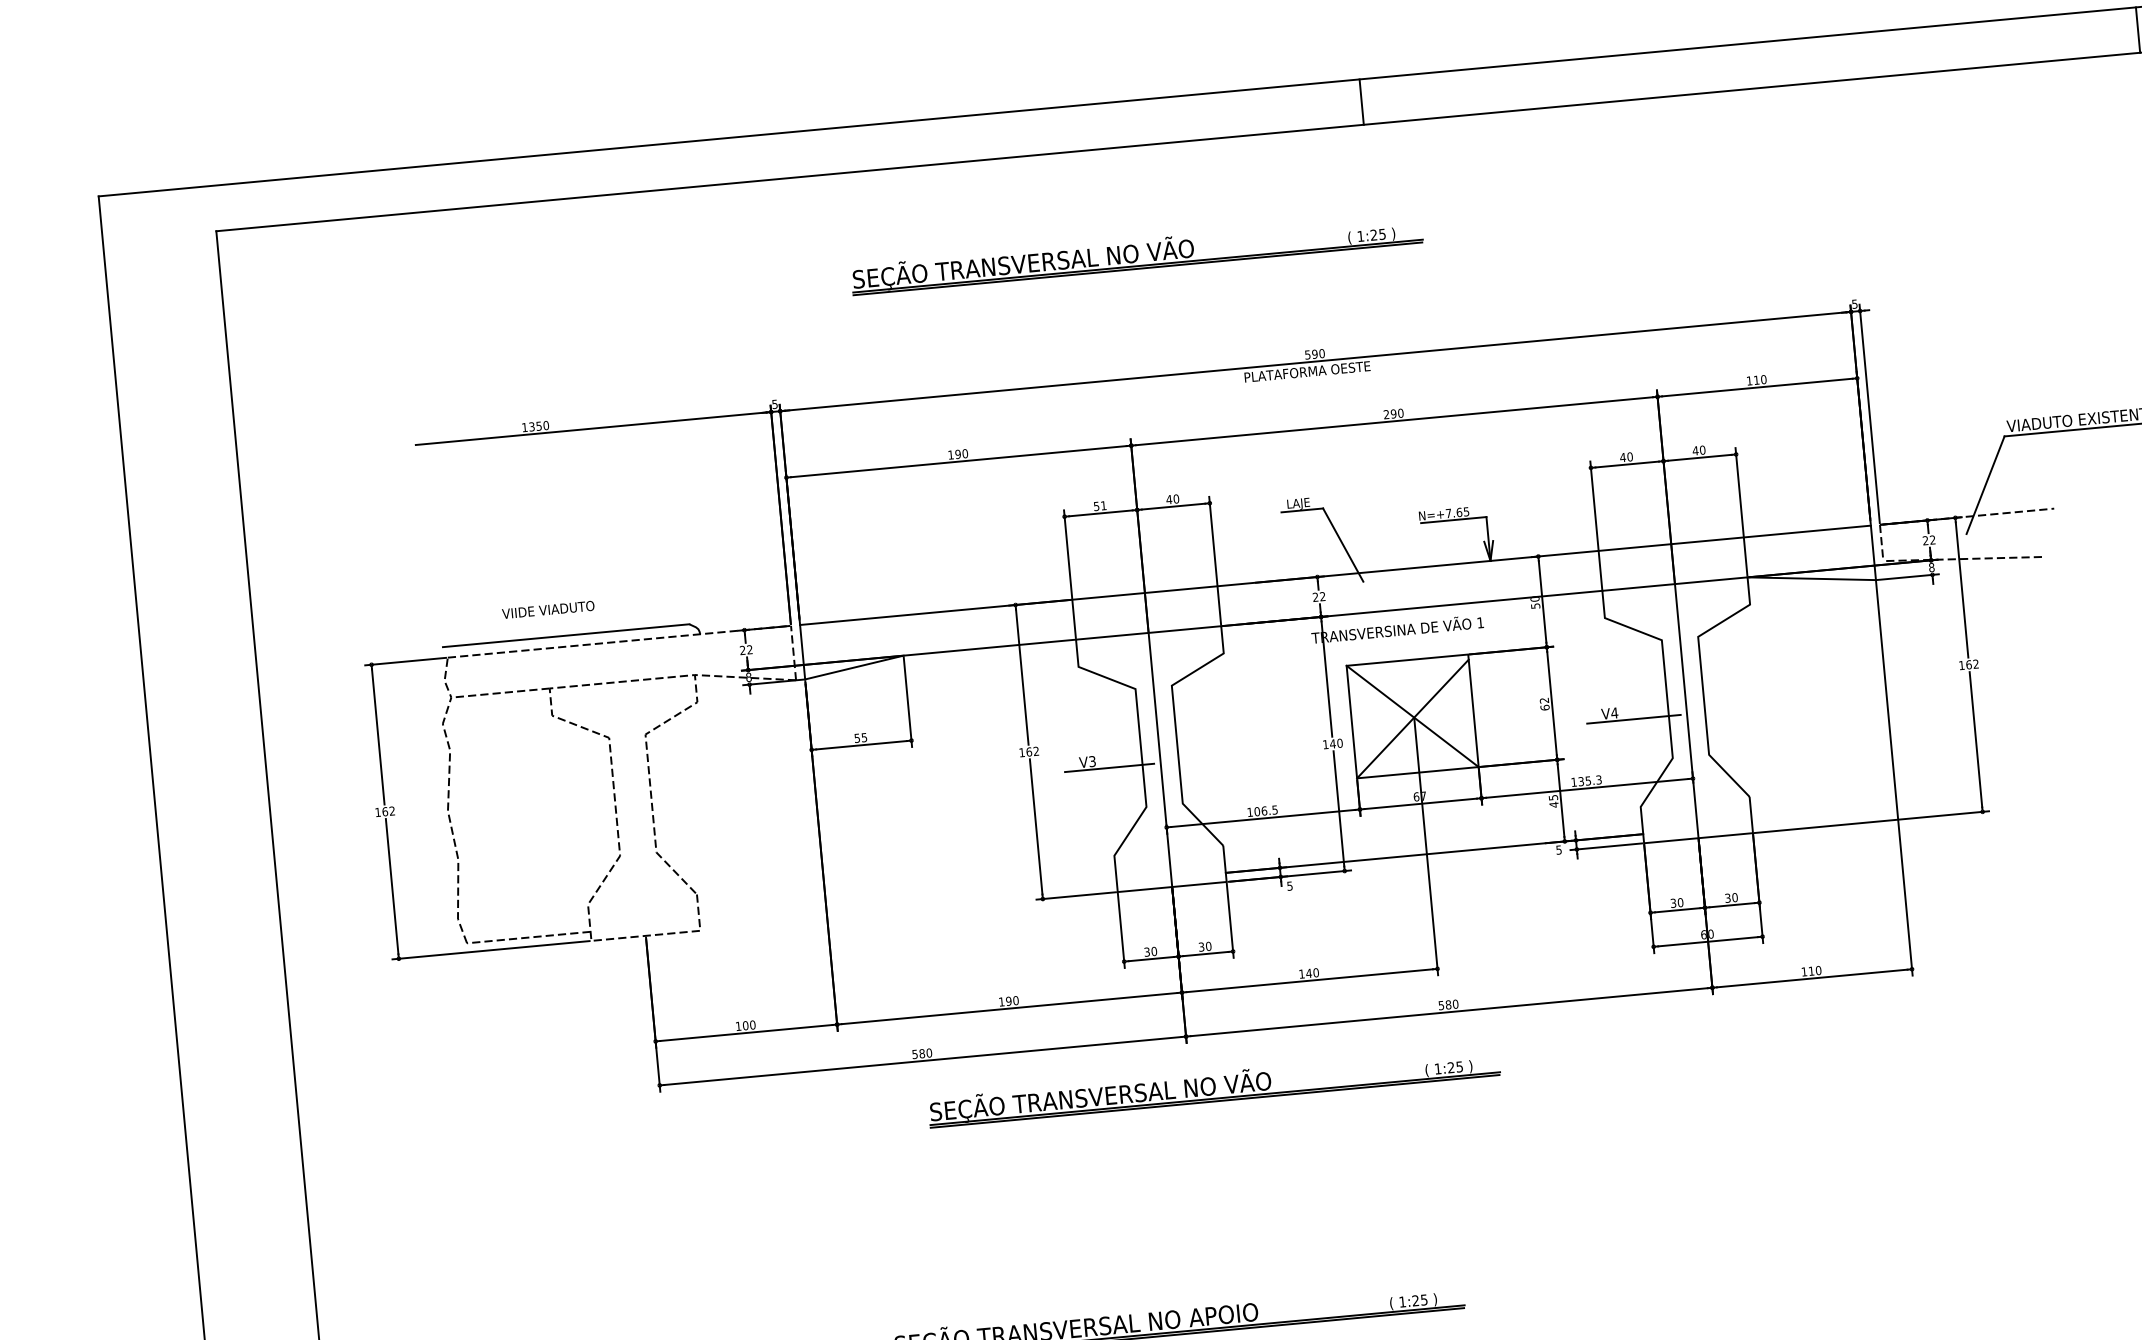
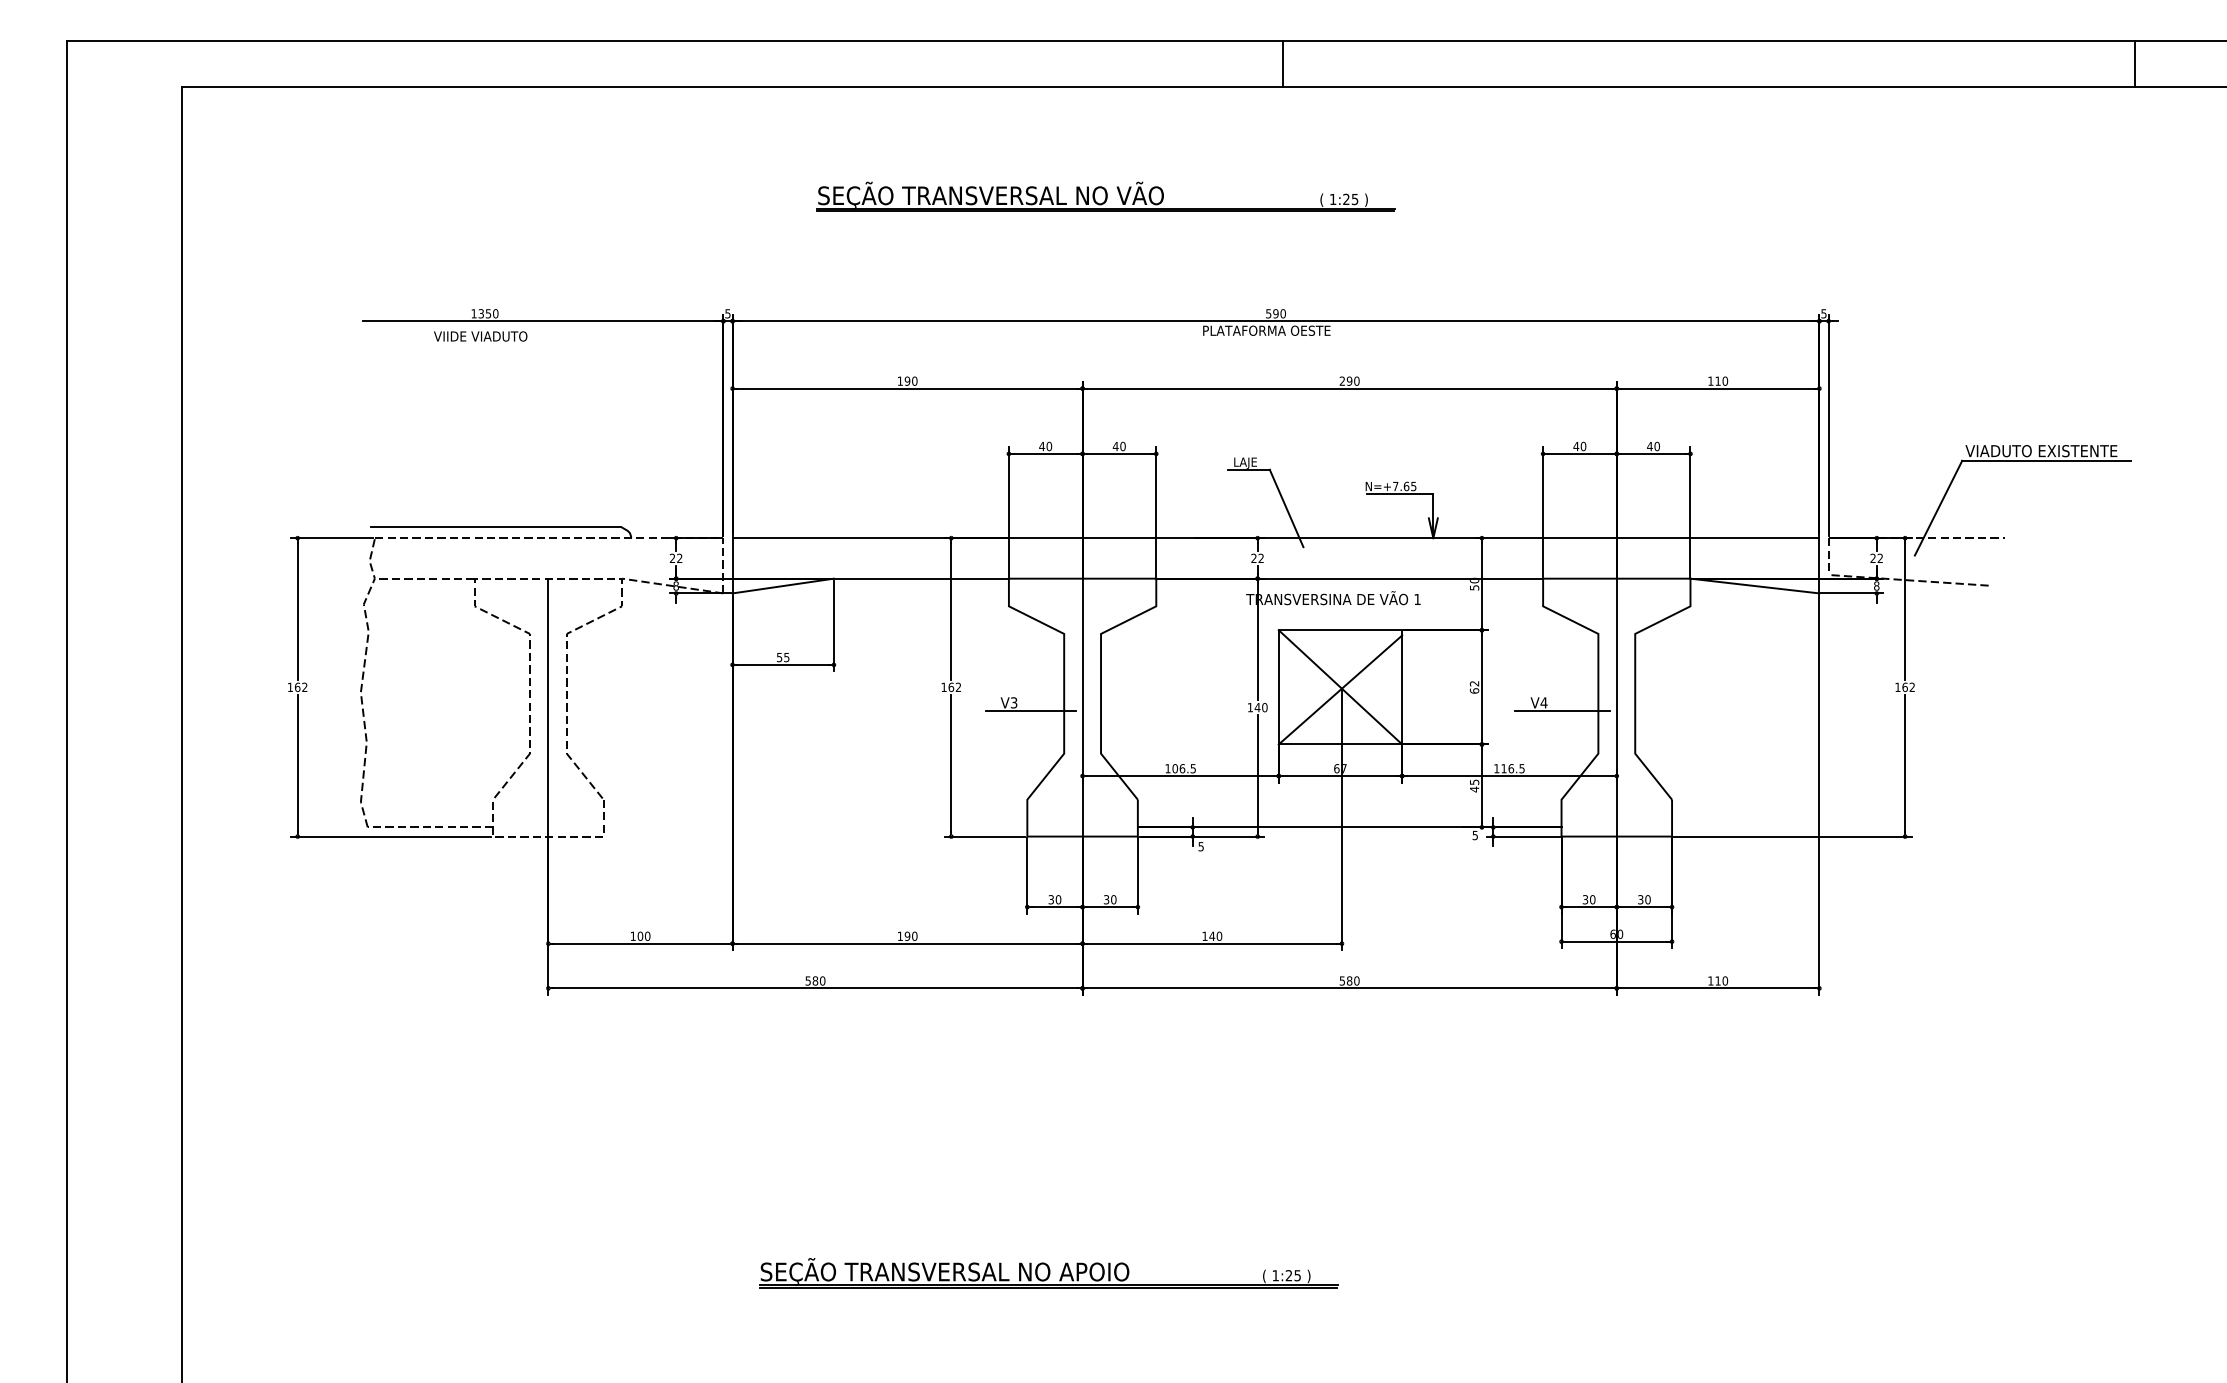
line: (1361, 102) -> (1282, 64), moved
text: (1100, 506) -> (1045, 446), 51 -> 40
text: (548, 609) -> (480, 336), moved
text: (1589, 780) -> (1512, 768), 135.3 -> 116.5
line: (634, 808) -> (548, 707), added
part: (1213, 1086) -> (1105, 1041), removed

